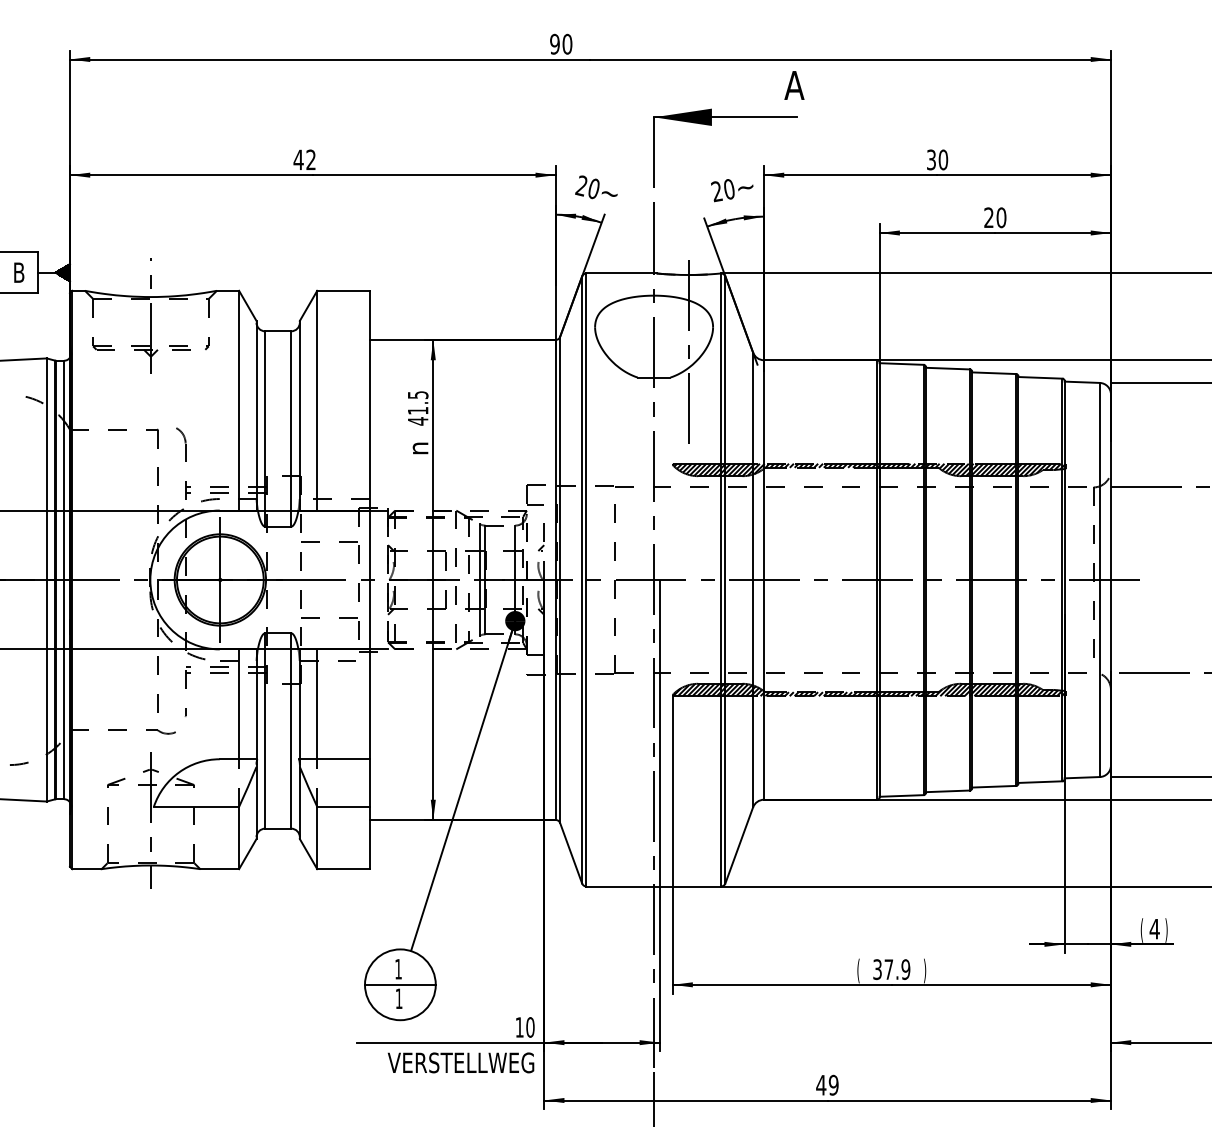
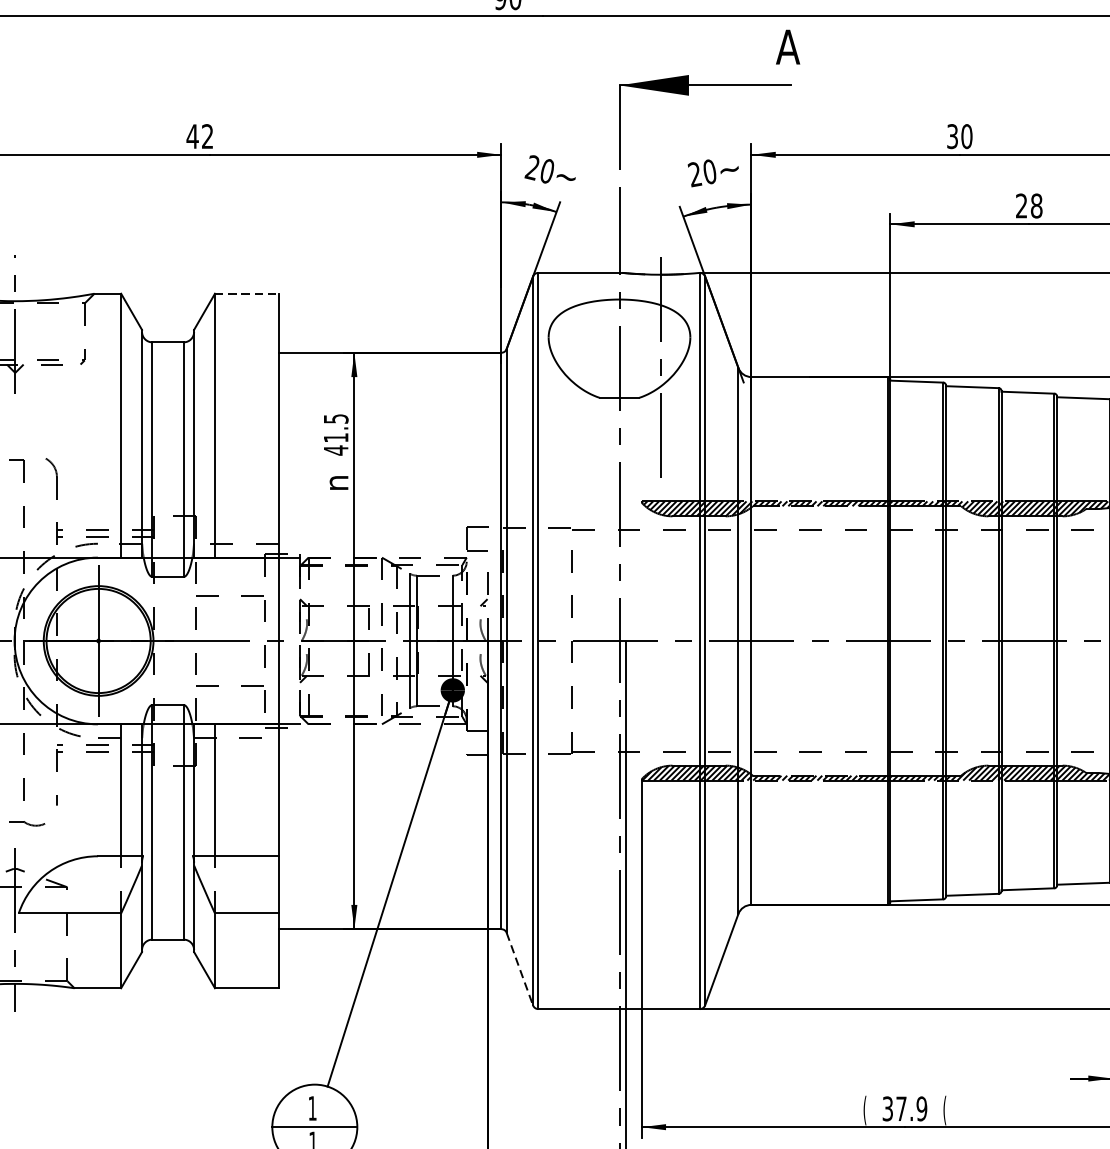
text: (1001, 217) -> (1036, 205), 20 -> 28
line: (344, 290) -> (247, 293), solid -> dashed
line: (571, 853) -> (520, 969), solid -> dashed
text: (924, 970) -> (944, 1109), ) -> (

